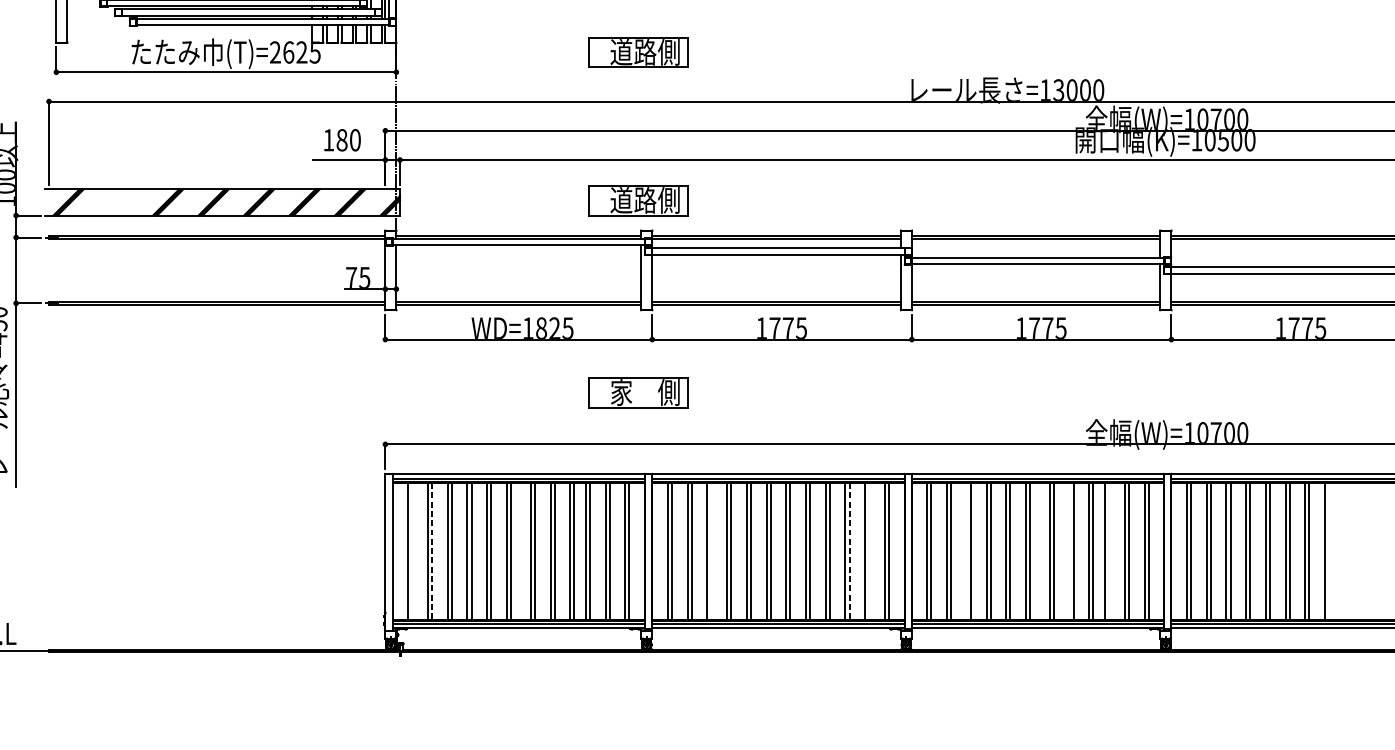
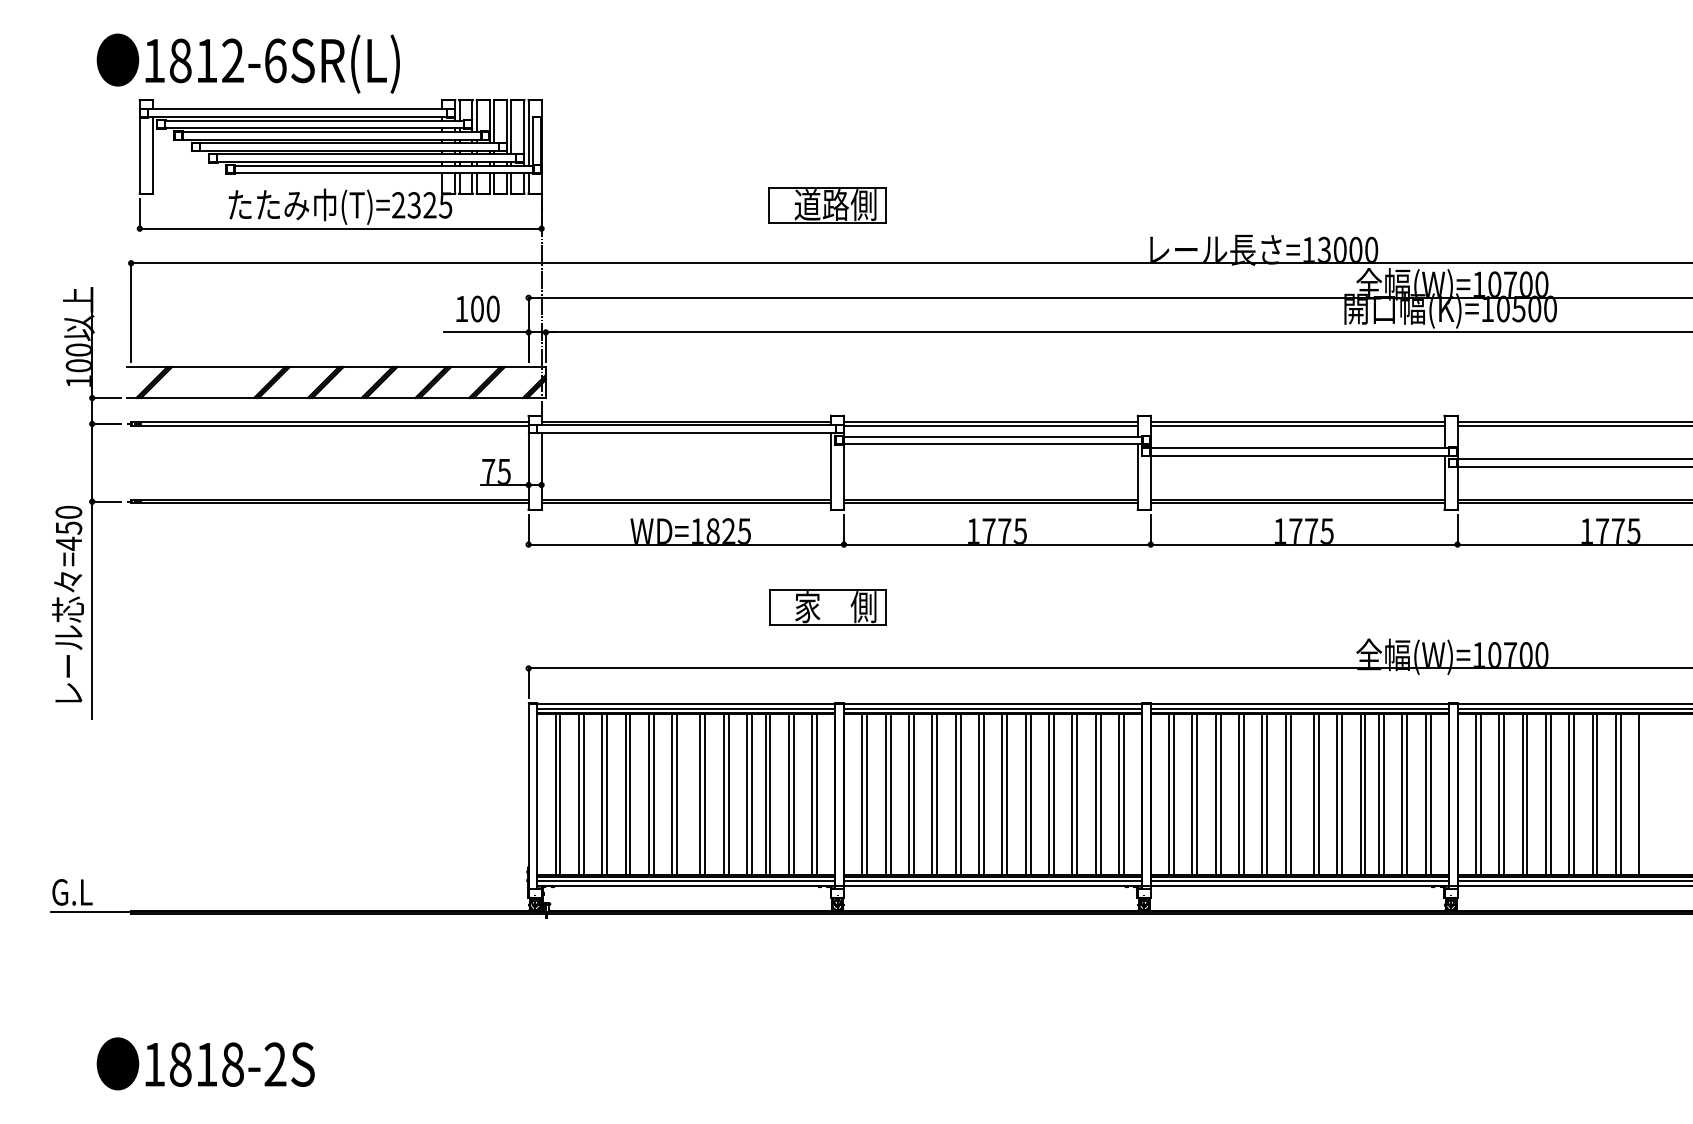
text: (287, 52) -> (413, 205), (T)=2625 -> (T)=2325
text: (342, 140) -> (477, 309), 180 -> 100
part: (638, 200) -> (827, 380), removed
line: (412, 551) -> (560, 794), added
line: (431, 551) -> (583, 794), dashed -> solid
line: (711, 551) -> (913, 794), added
line: (849, 551) -> (1077, 794), dashed -> solid
line: (869, 551) -> (1100, 794), added
line: (966, 551) -> (1215, 794), added
line: (1069, 551) -> (1337, 794), added
line: (1108, 551) -> (1383, 794), added

